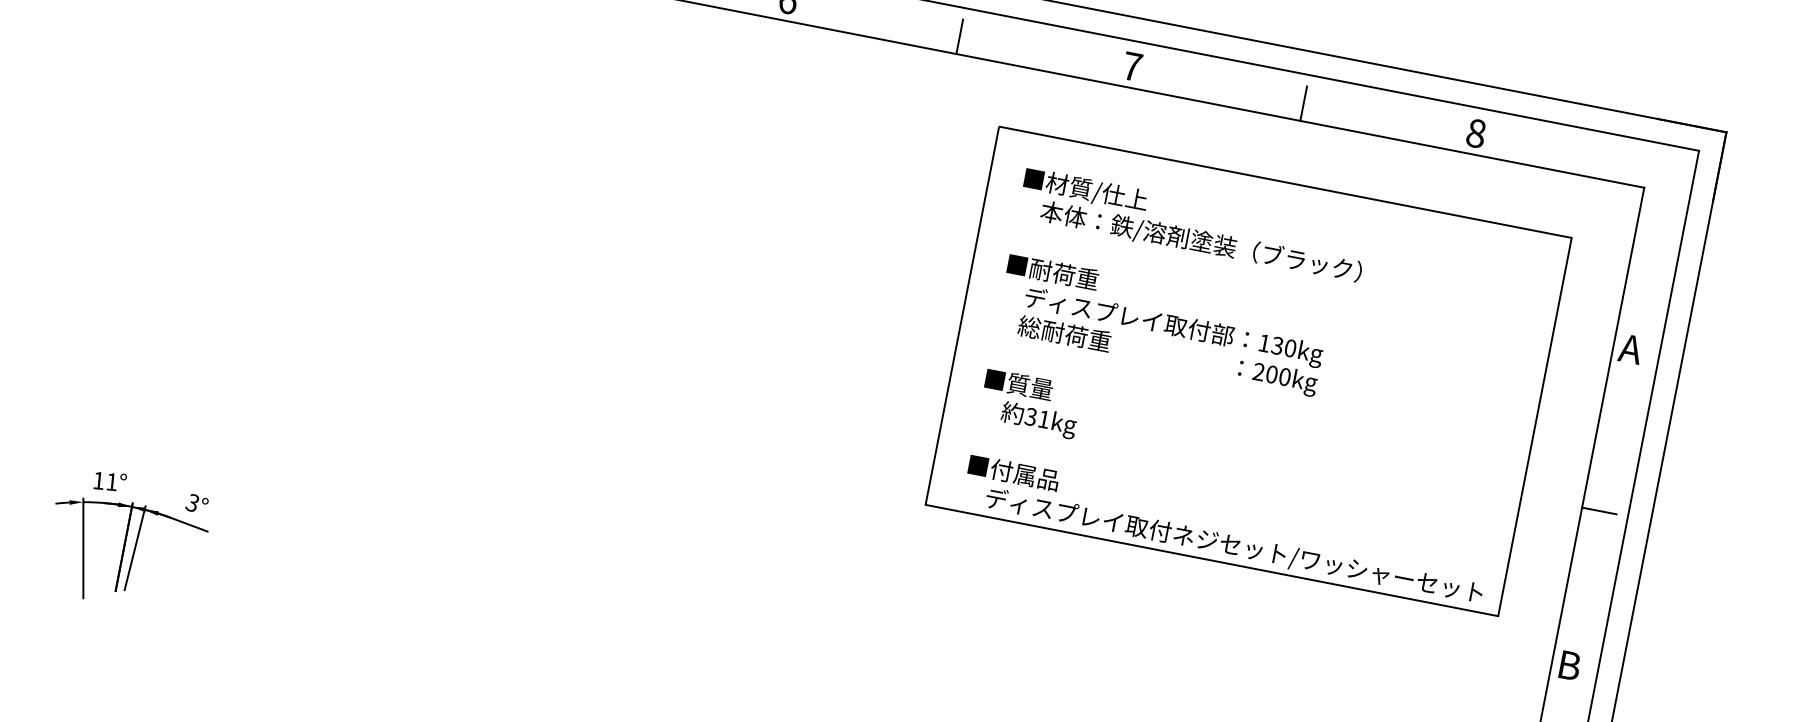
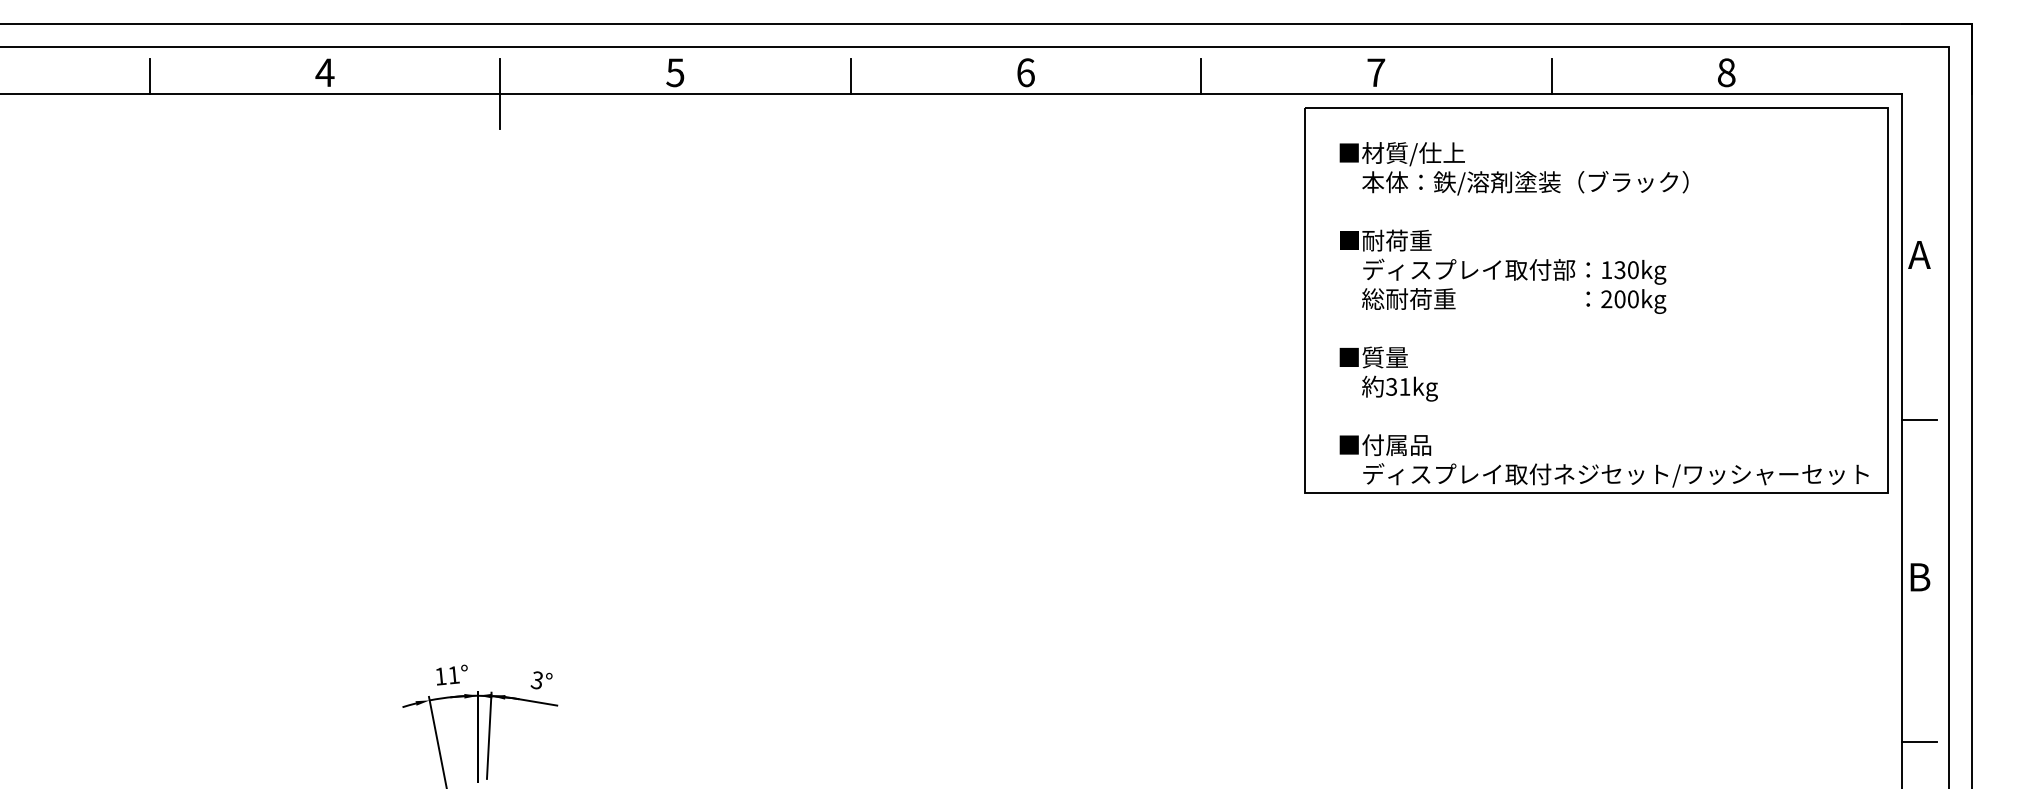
part: (1248, 371) -> (1596, 300), moved

